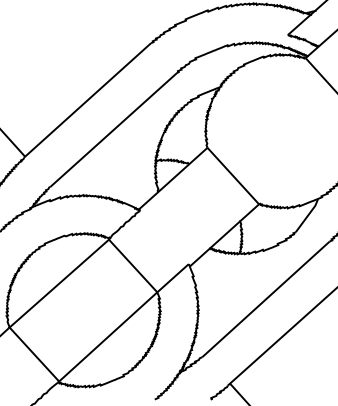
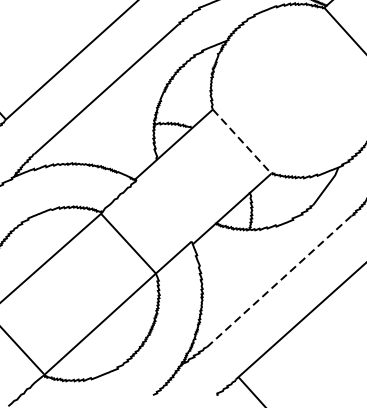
line: (233, 176) -> (242, 142), solid -> dashed
line: (266, 299) -> (279, 281), solid -> dashed

